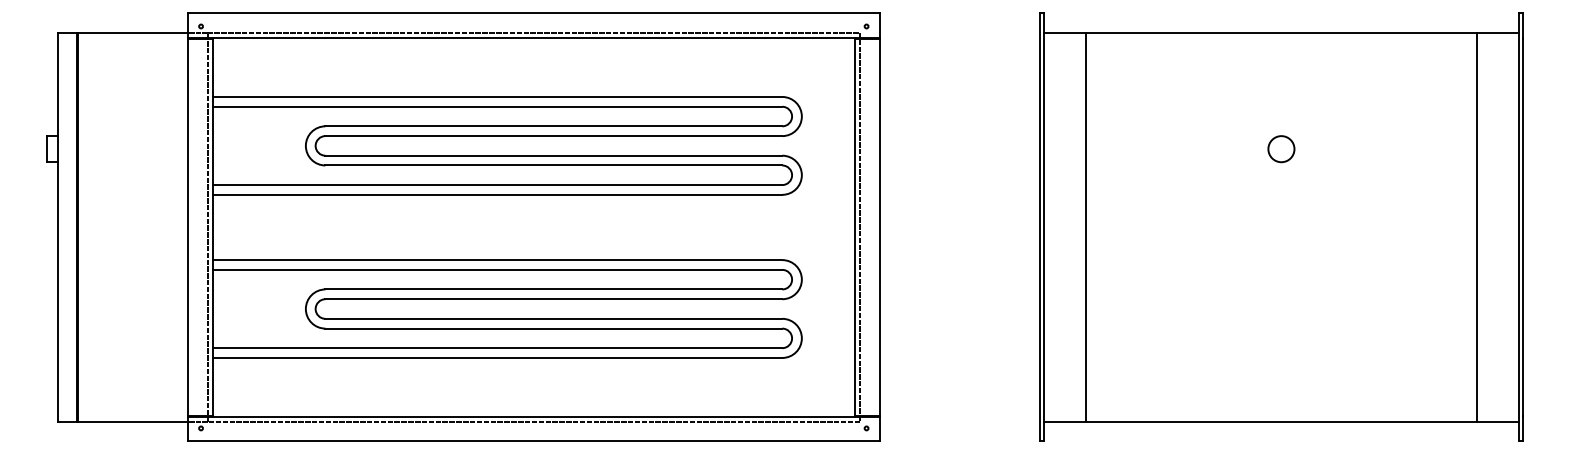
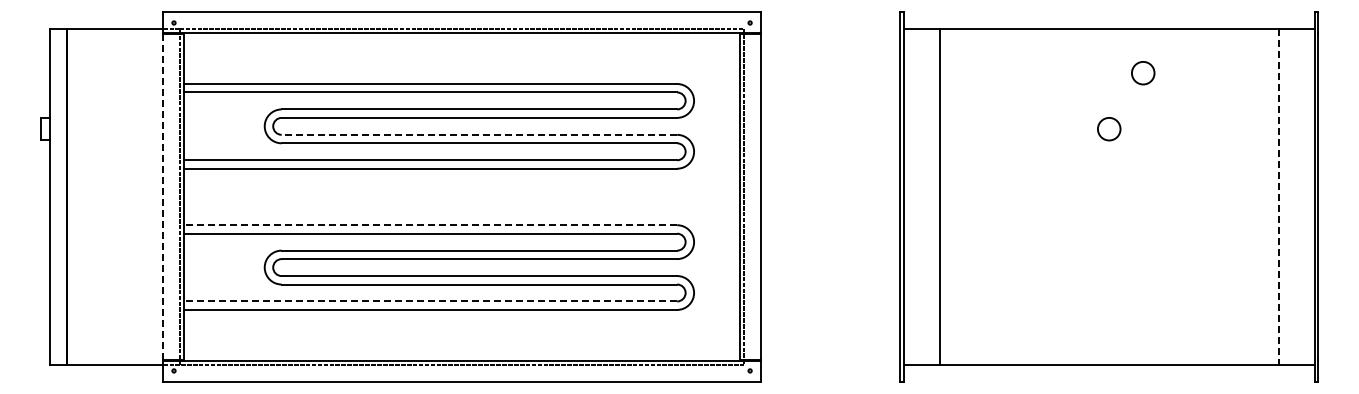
circle: (1321, 84) -> (1143, 73), added
line: (553, 155) -> (479, 134), solid -> dashed
line: (187, 228) -> (162, 197), solid -> dashed
line: (1476, 228) -> (1278, 197), solid -> dashed
line: (497, 260) -> (430, 225), solid -> dashed
line: (497, 348) -> (430, 301), solid -> dashed

